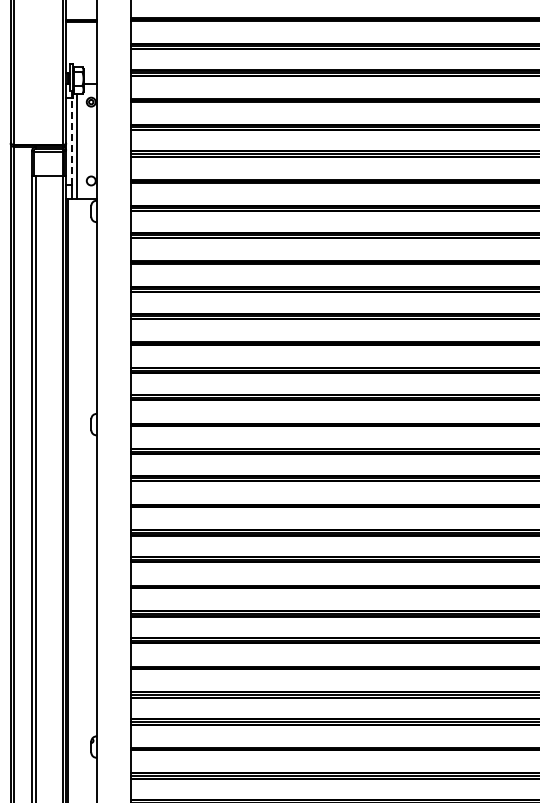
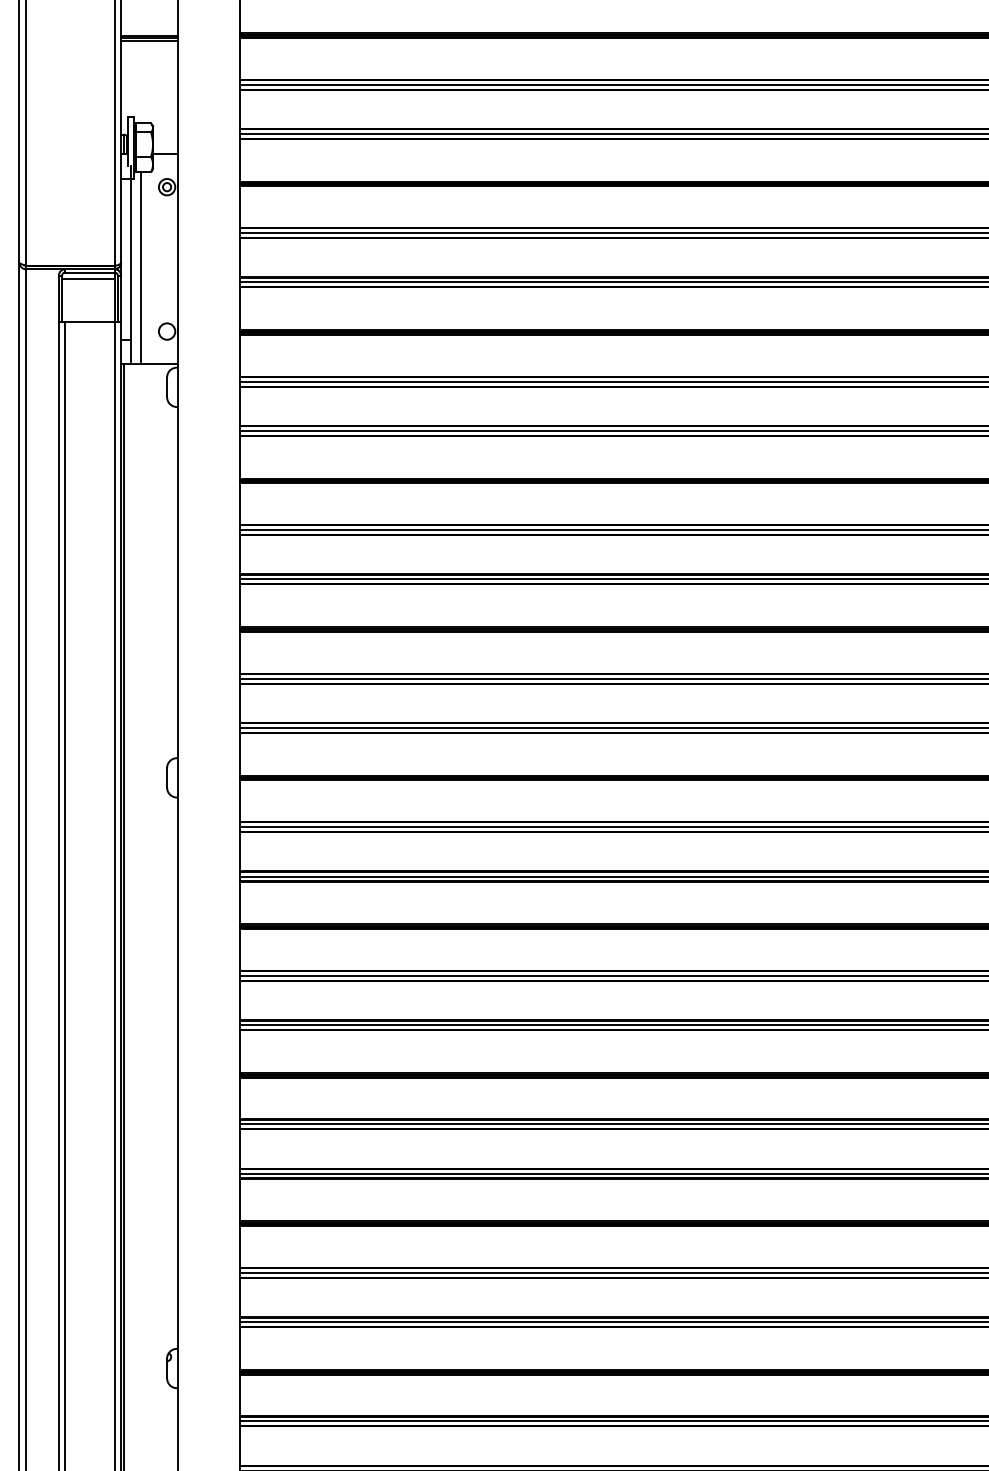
line: (71, 141) -> (130, 259), dashed -> solid

